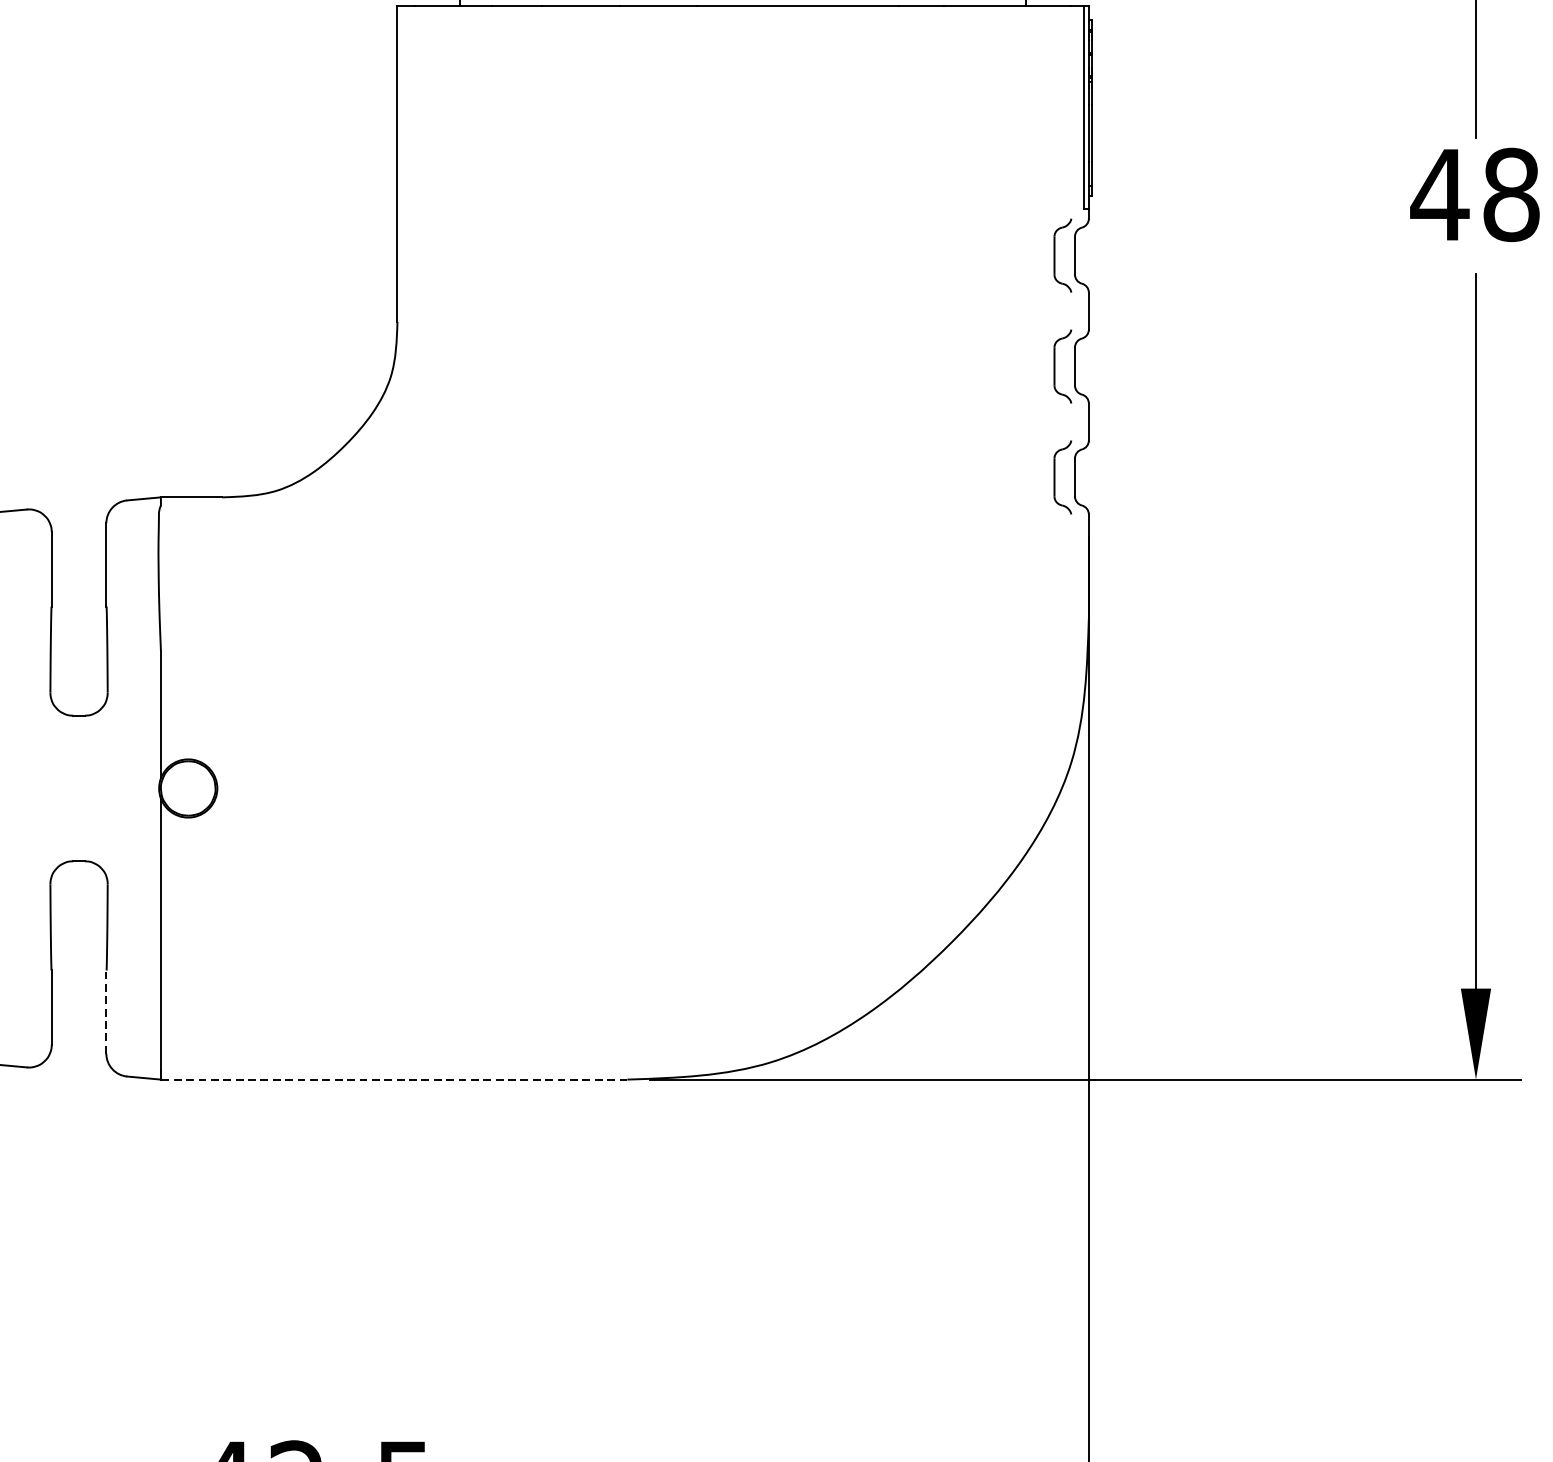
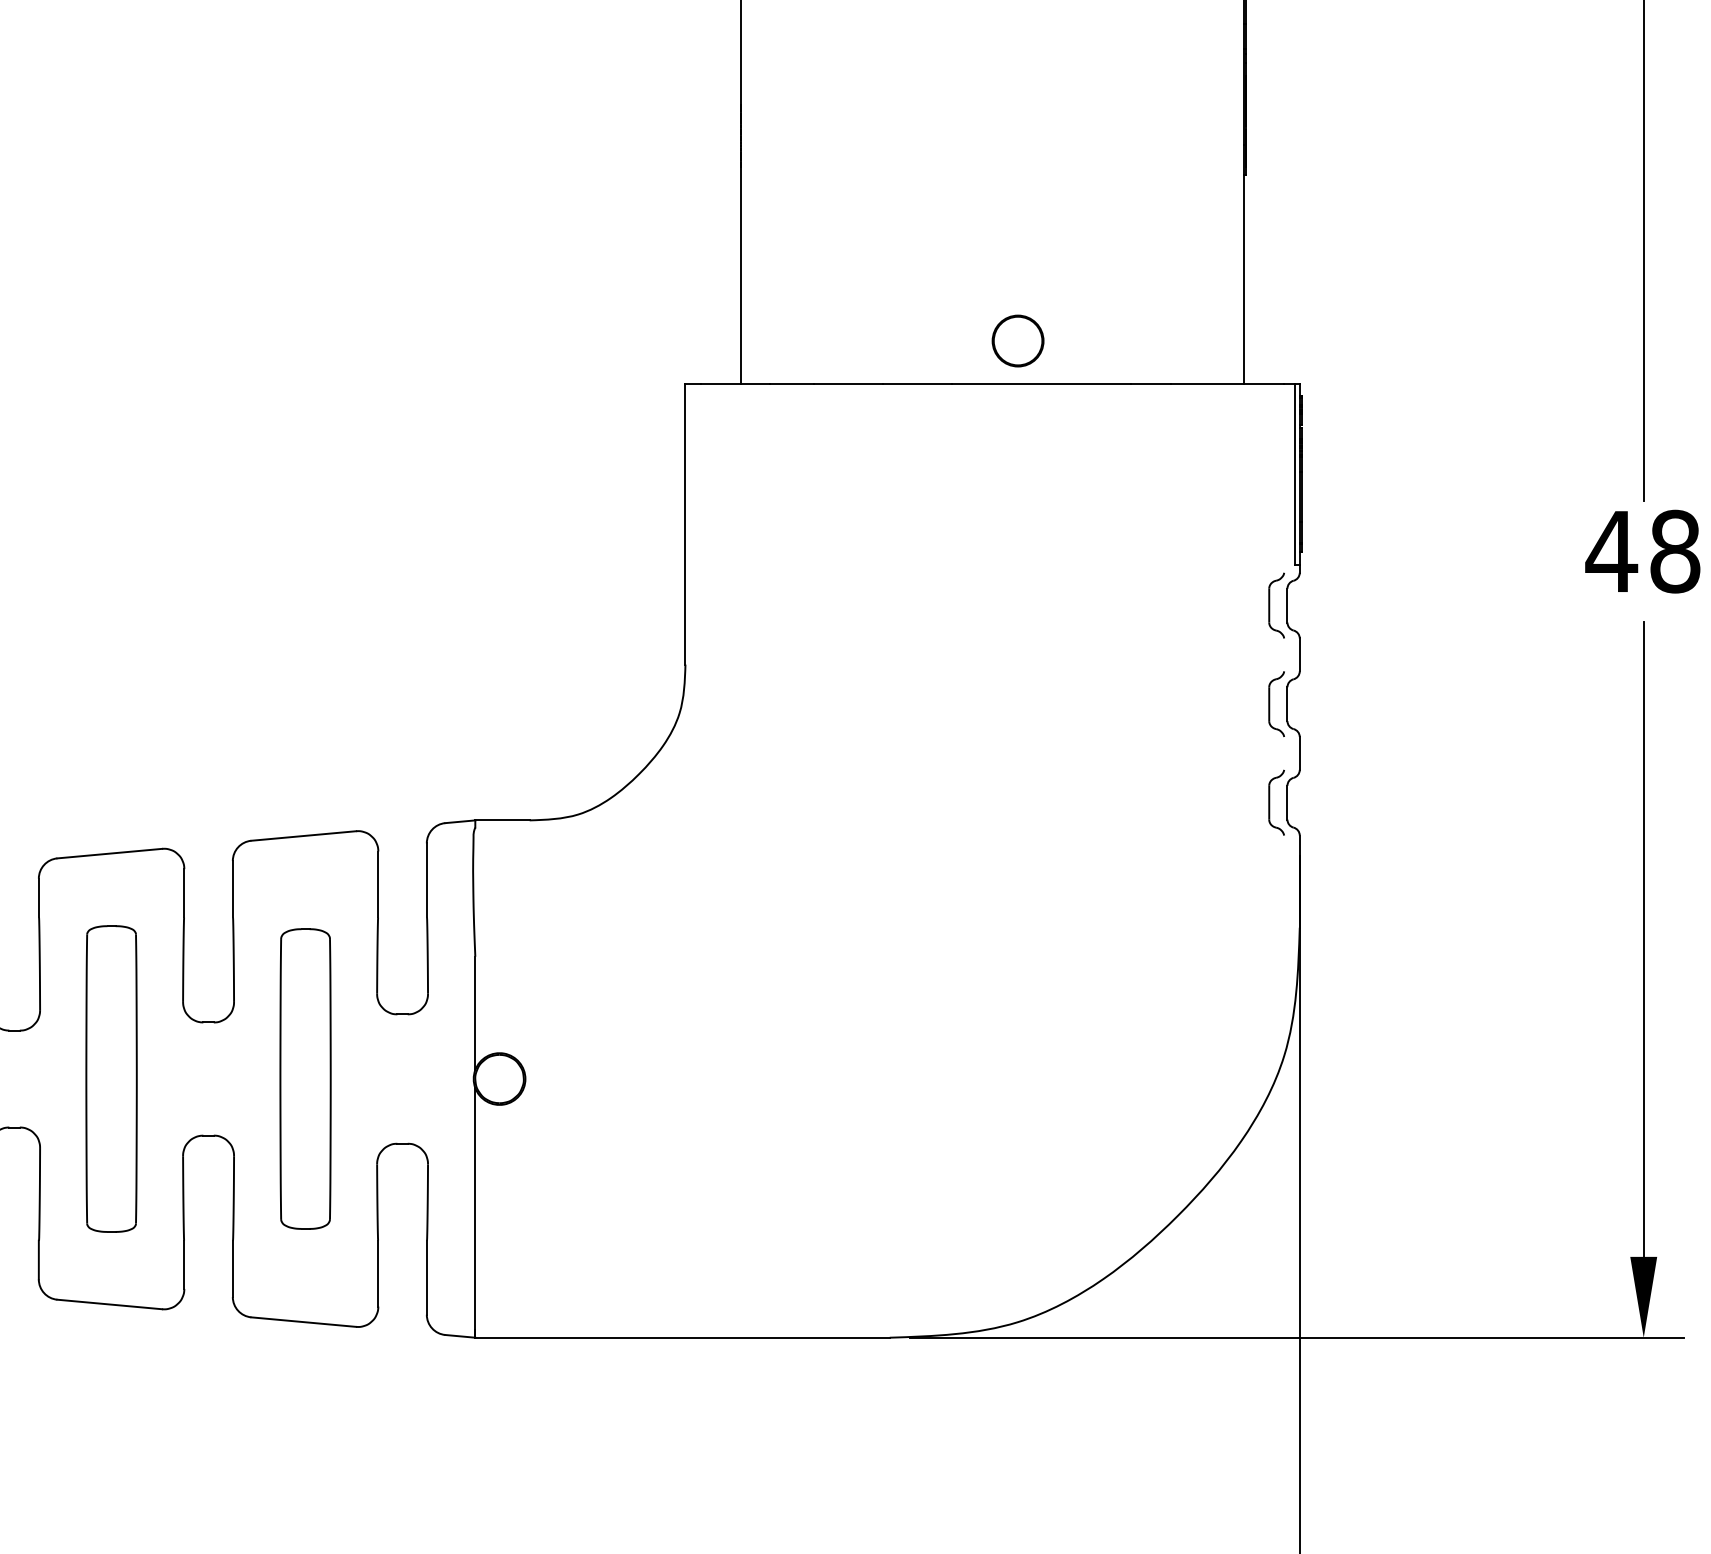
line: (105, 1011) -> (426, 1277), dashed -> solid
line: (394, 1079) -> (682, 1337), dashed -> solid

